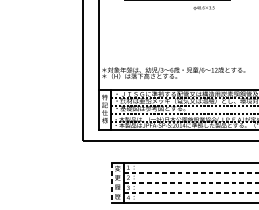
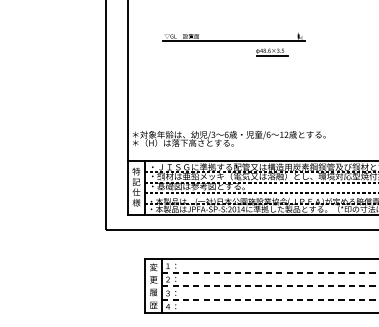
line: (205, 11) -> (271, 55), added
line: (111, 182) -> (145, 286), dashed -> solid

